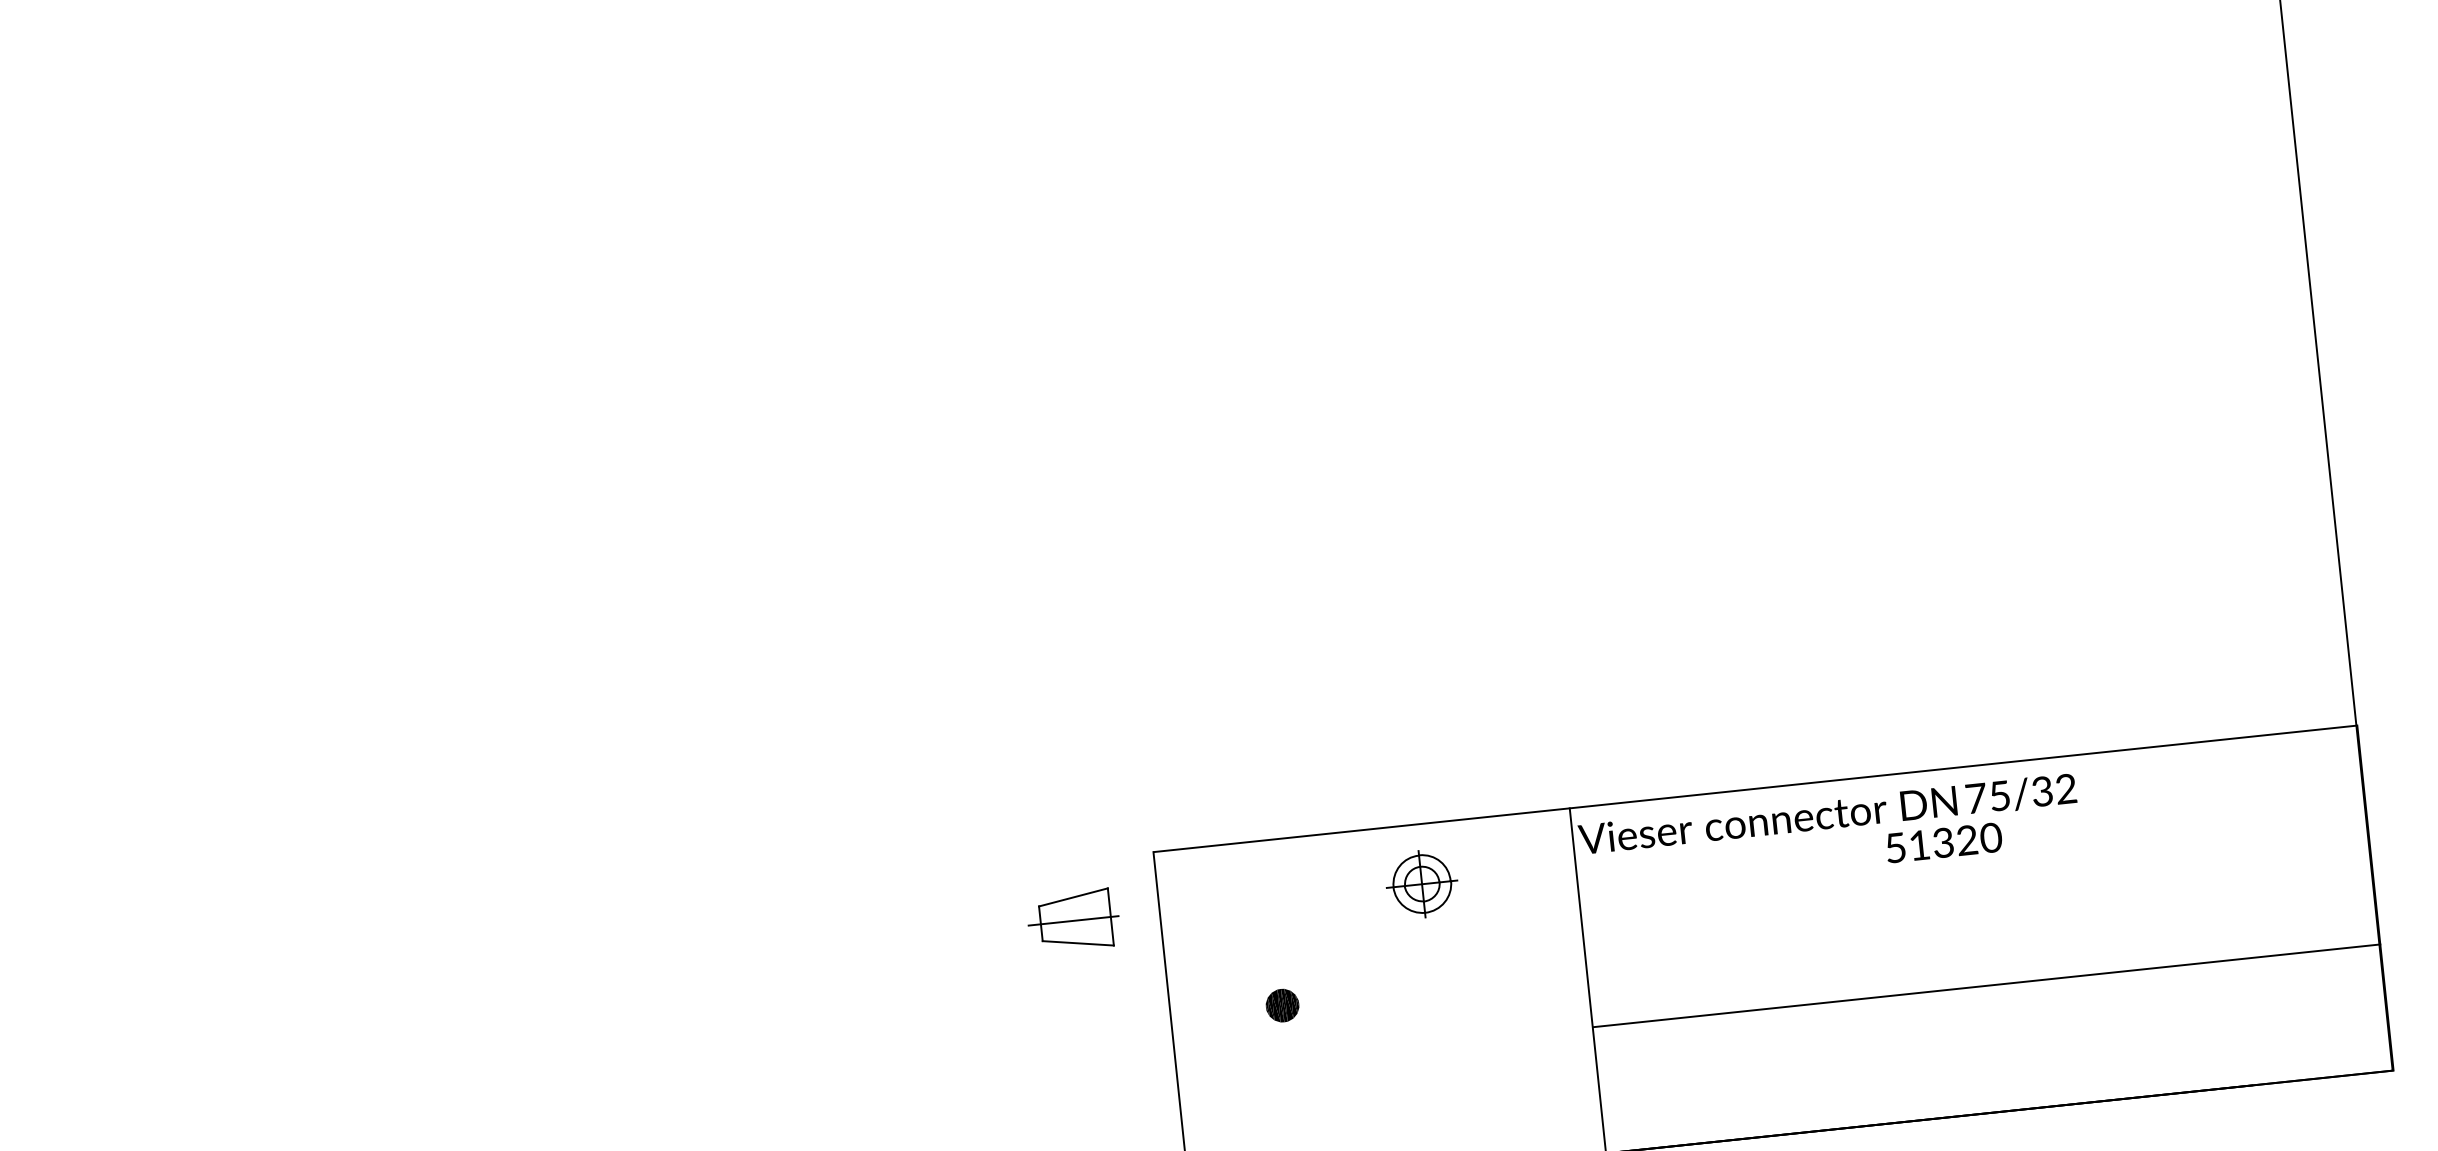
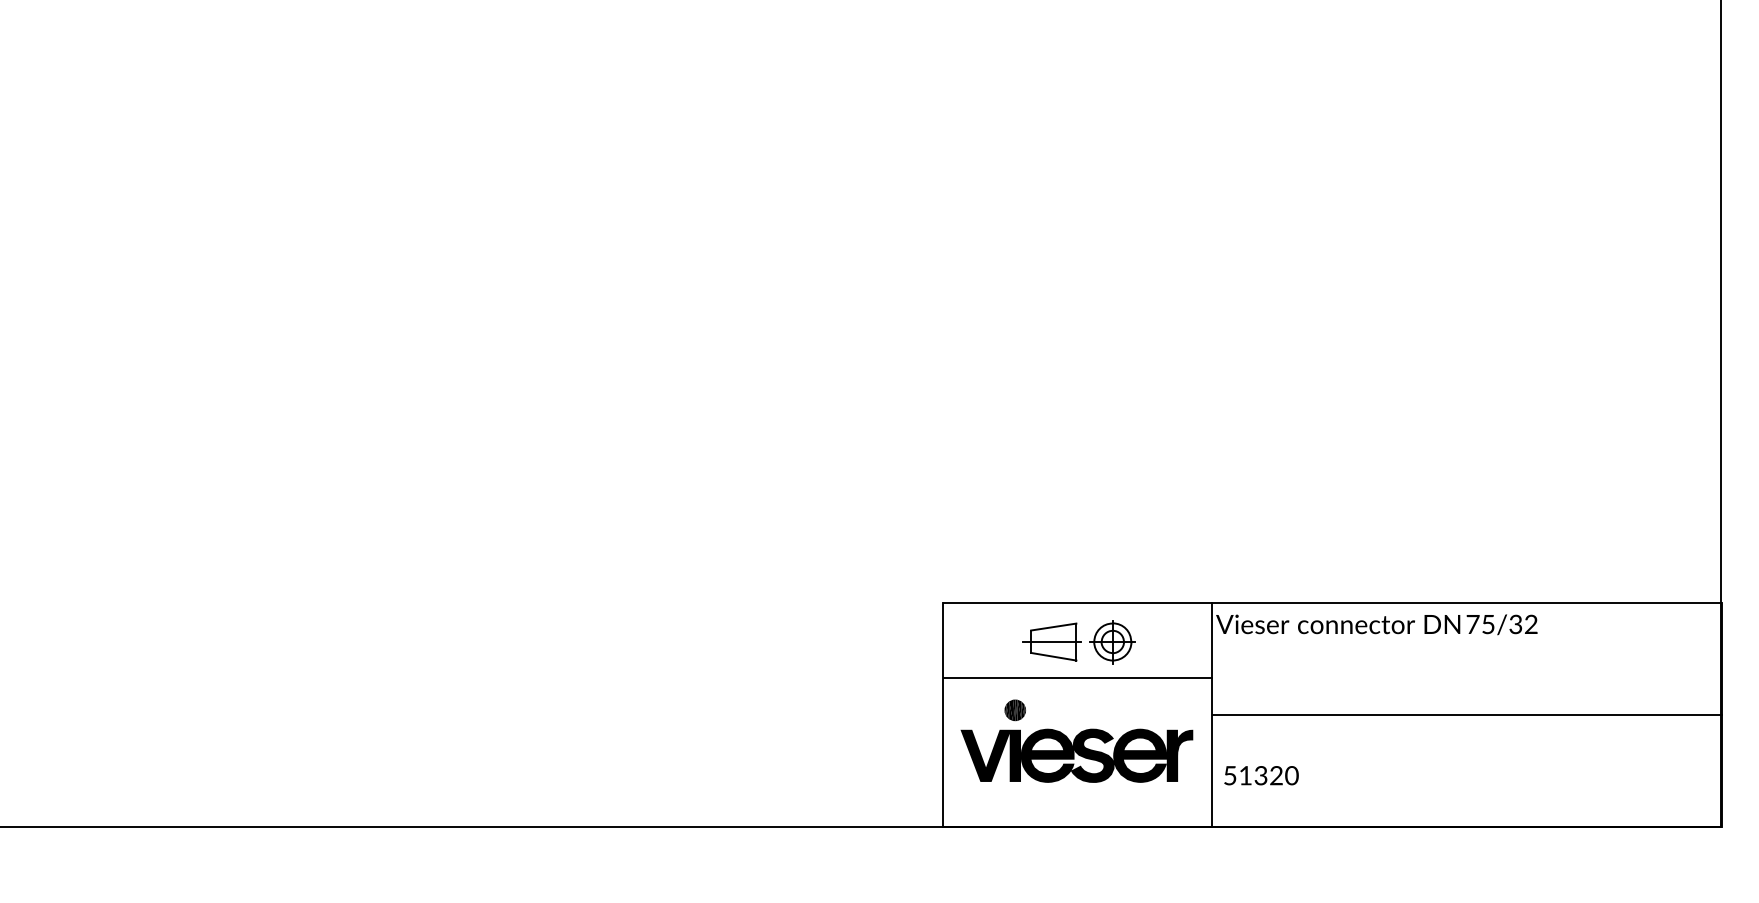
text: (1944, 842) -> (1261, 775), moved
part: (1072, 920) -> (1051, 641), moved
line: (1373, 946) -> (1077, 678), added
line: (1985, 986) -> (1466, 715), moved
fill: (1384, 1065) -> (1076, 755), added

